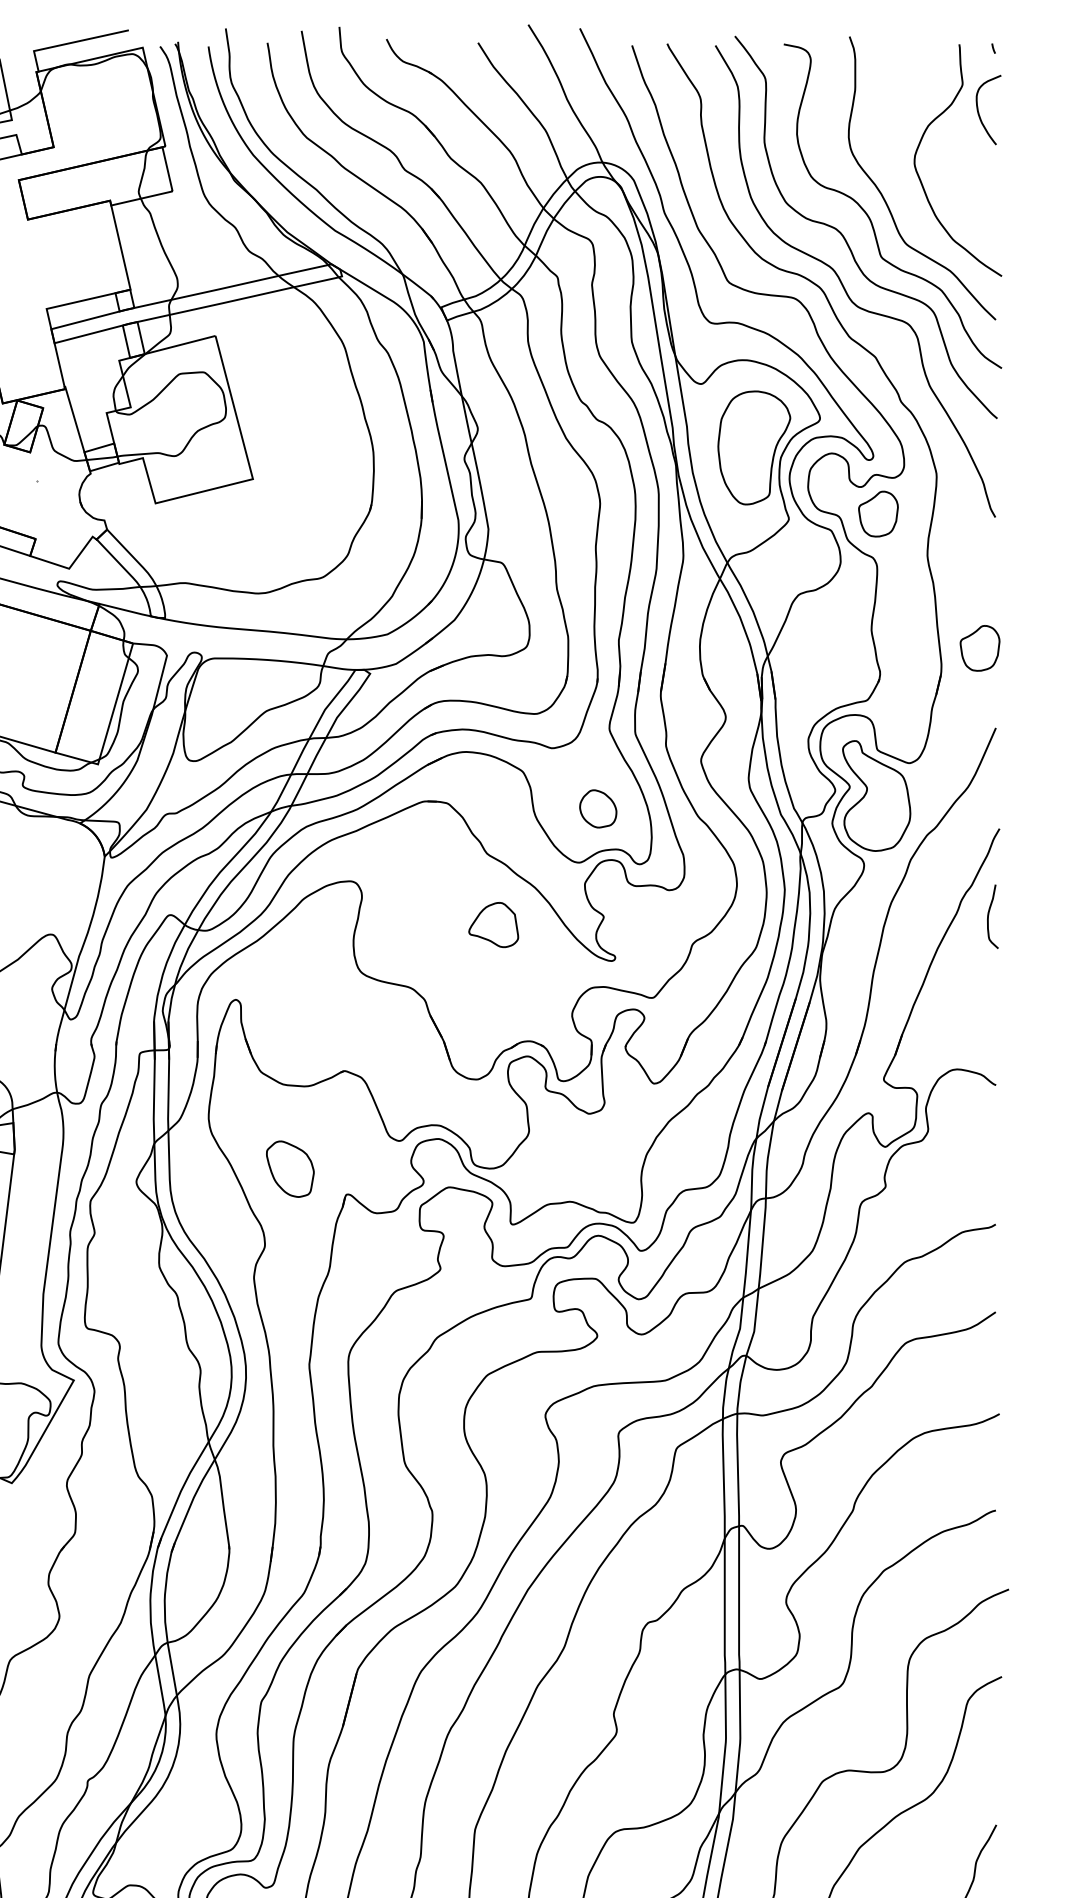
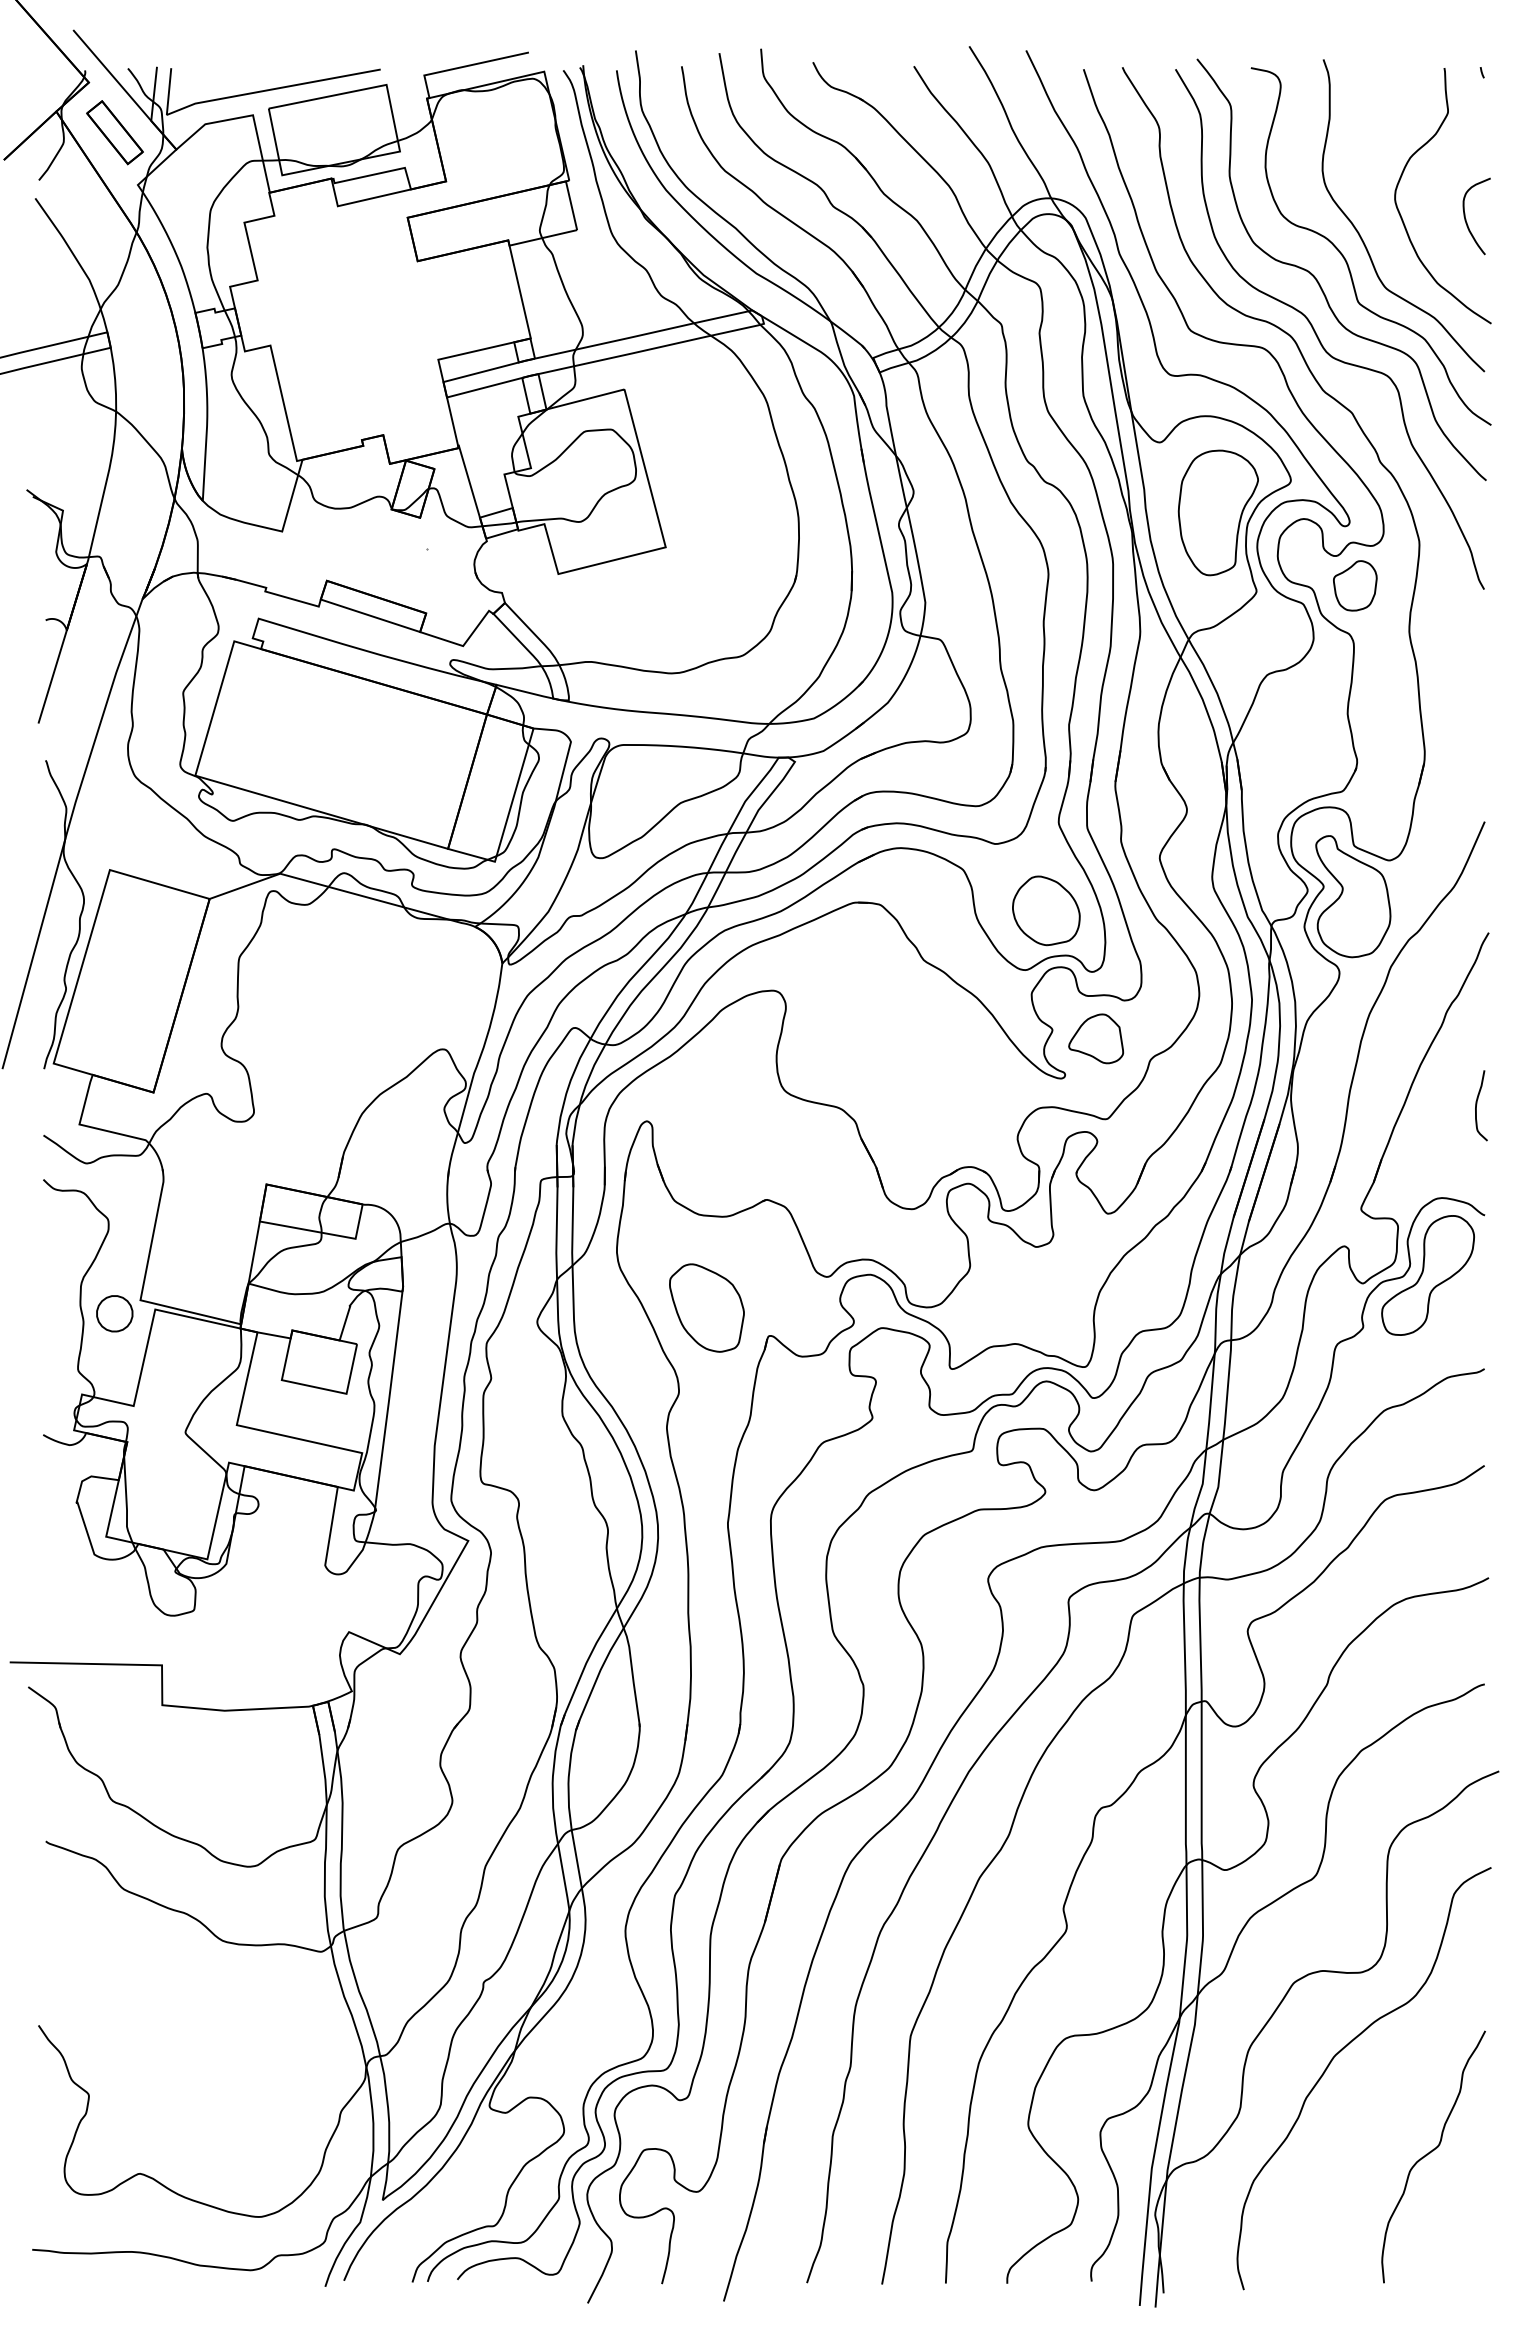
curve: (979, 112) -> (1466, 219), moved
part: (980, 648) -> (1467, 733), removed
part: (598, 808) -> (1046, 910), size x1.67
curve: (989, 915) -> (1477, 1104), moved
part: (494, 924) -> (1096, 1038), moved
part: (943, 1139) -> (1427, 1275), added
part: (289, 1168) -> (706, 1307), size x1.43

